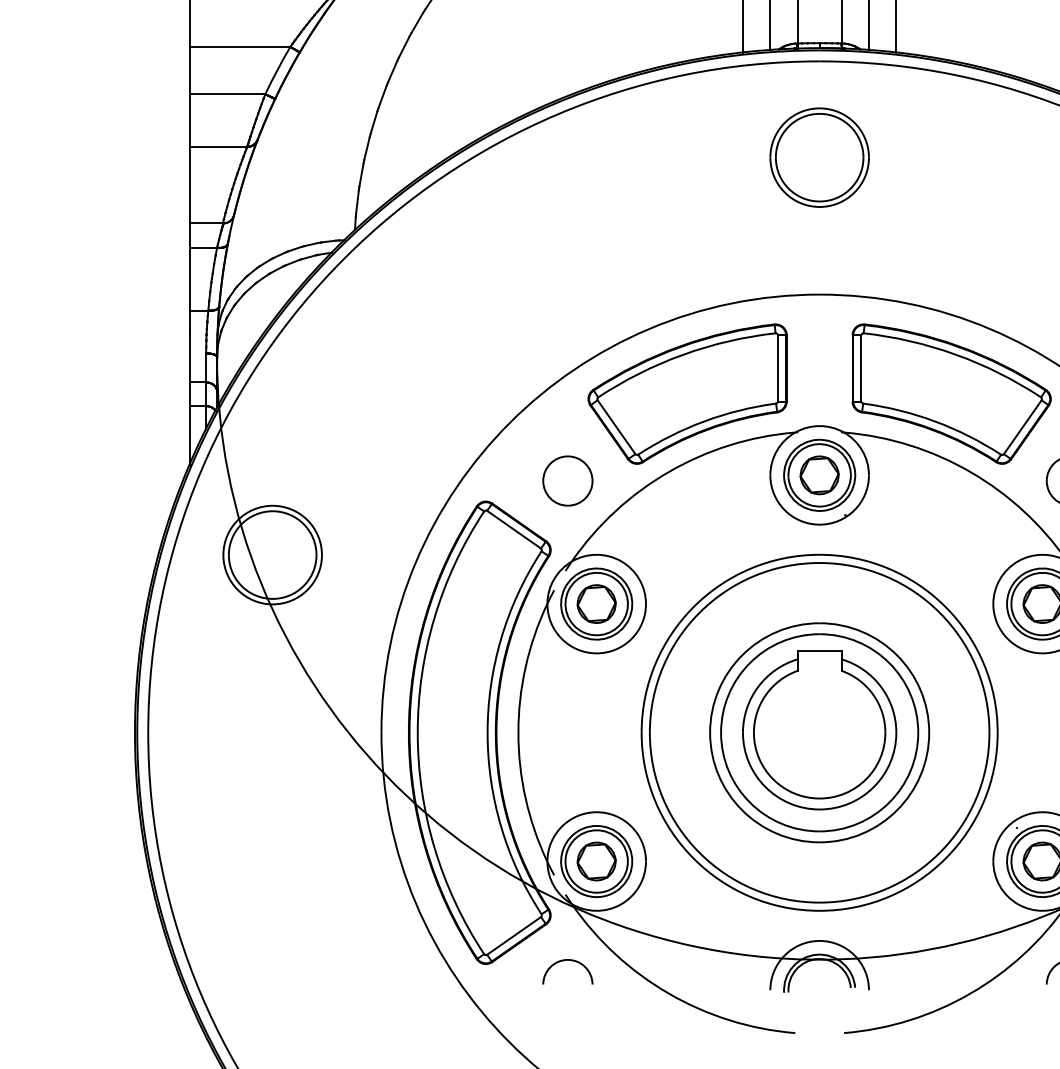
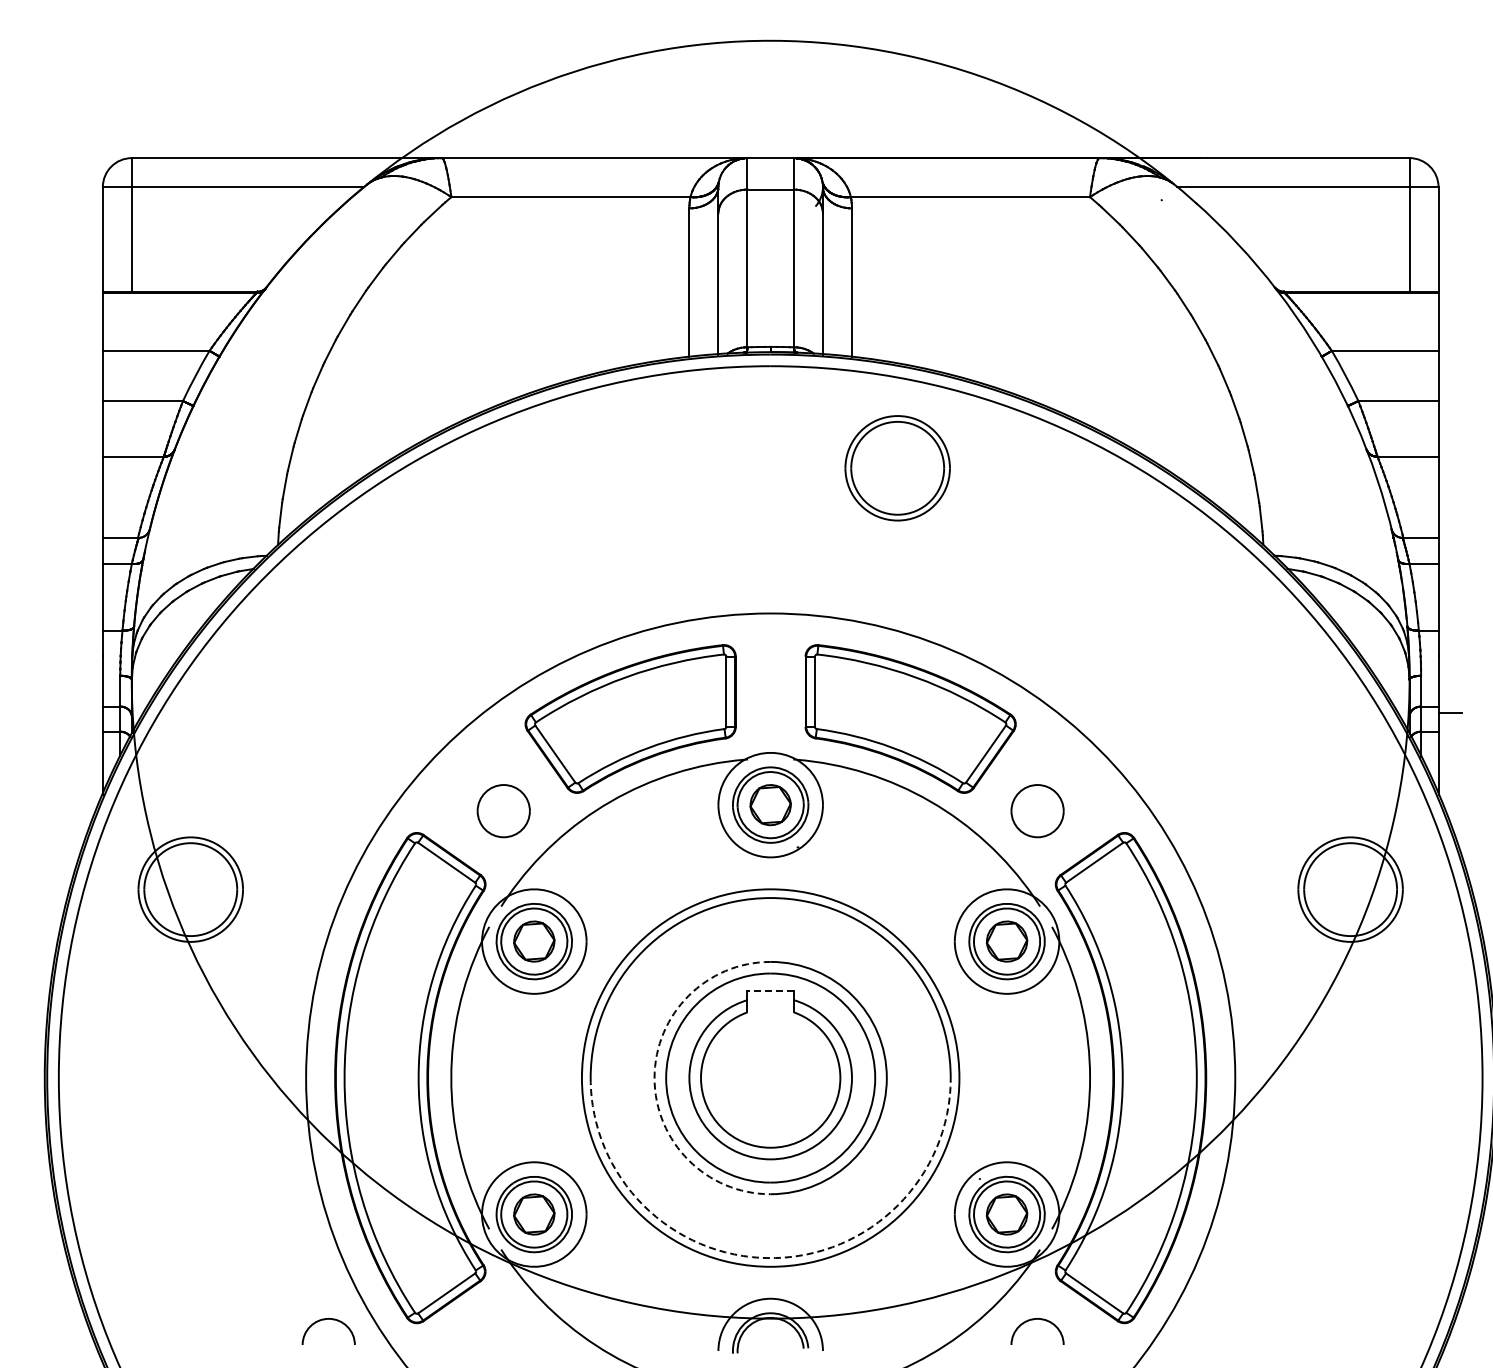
part: (819, 157) -> (897, 468), moved
line: (819, 650) -> (770, 990), solid -> dashed
arc: (710, 733) -> (654, 1078), solid -> dashed
arc: (819, 902) -> (770, 1258), solid -> dashed
arc: (563, 961) -> (324, 1320), moved

